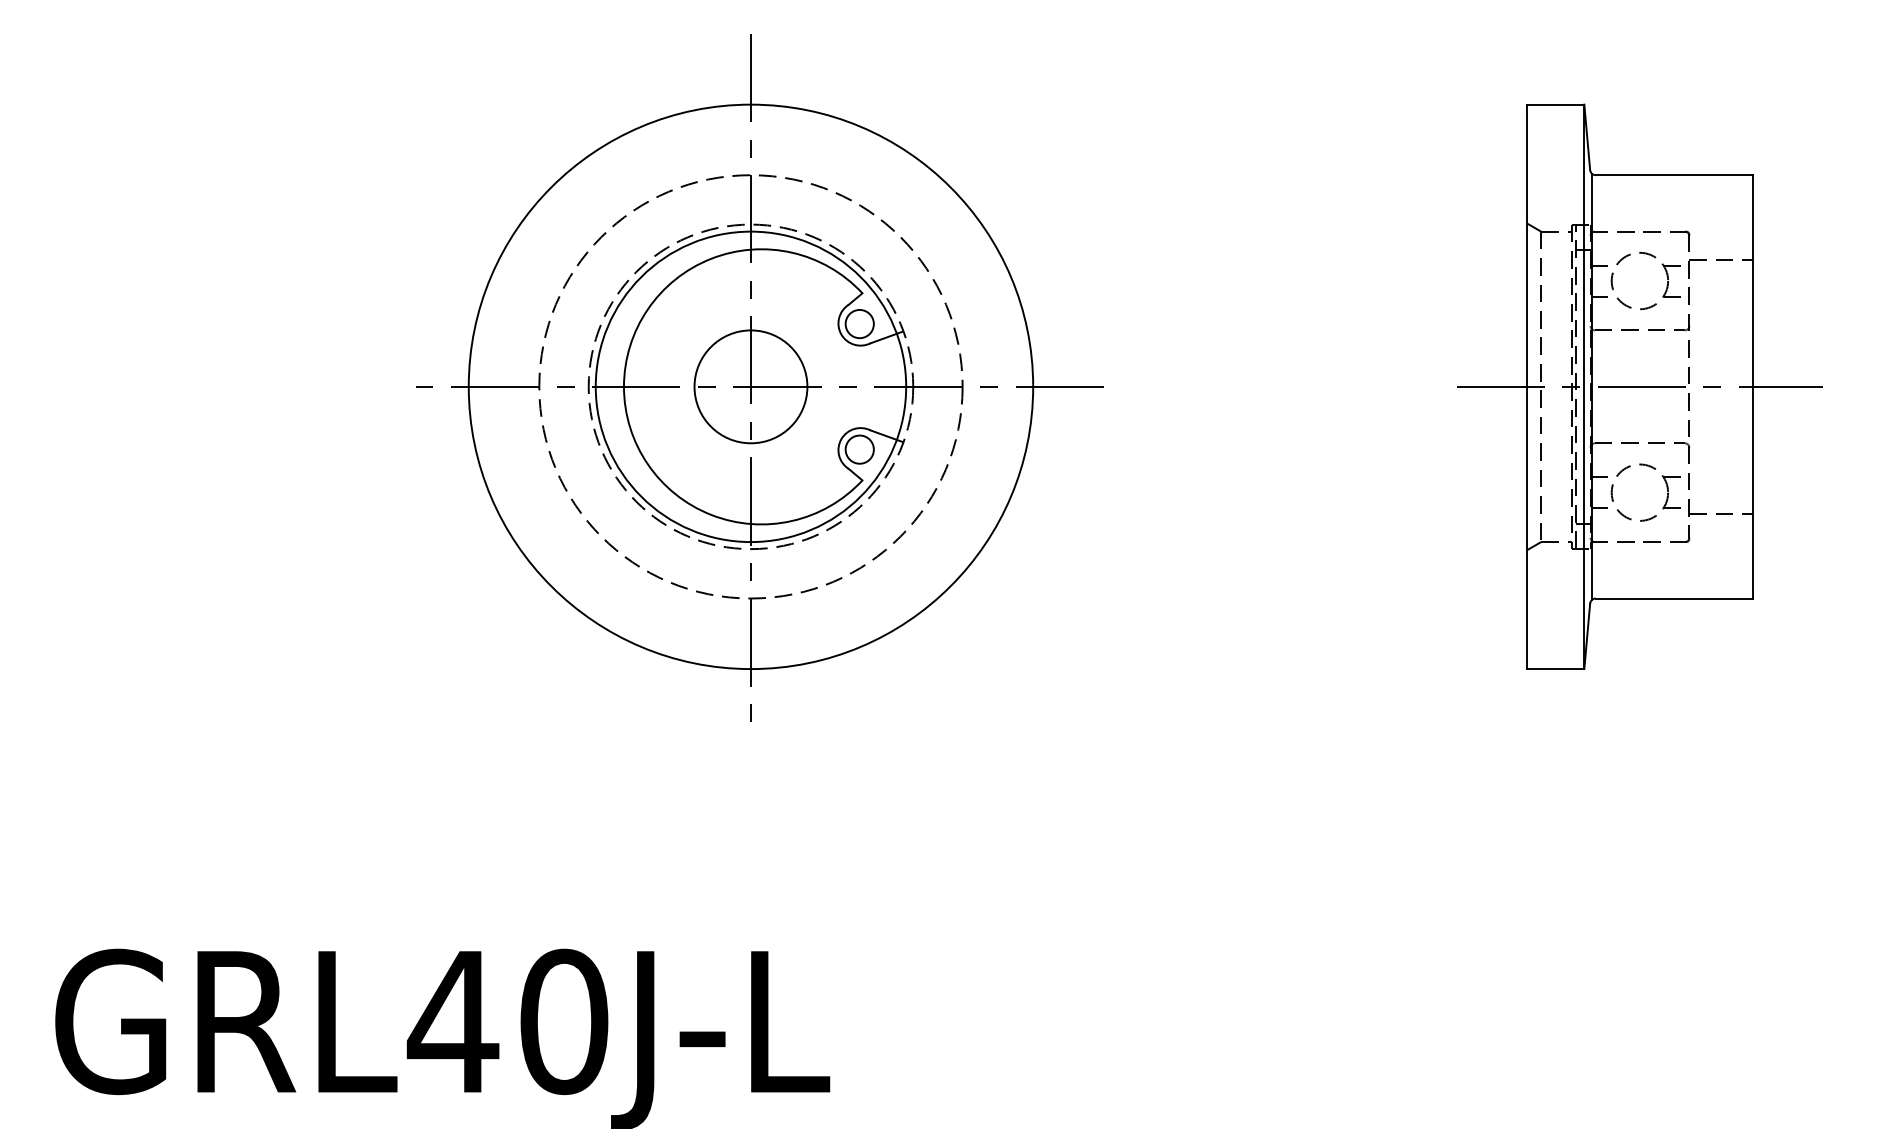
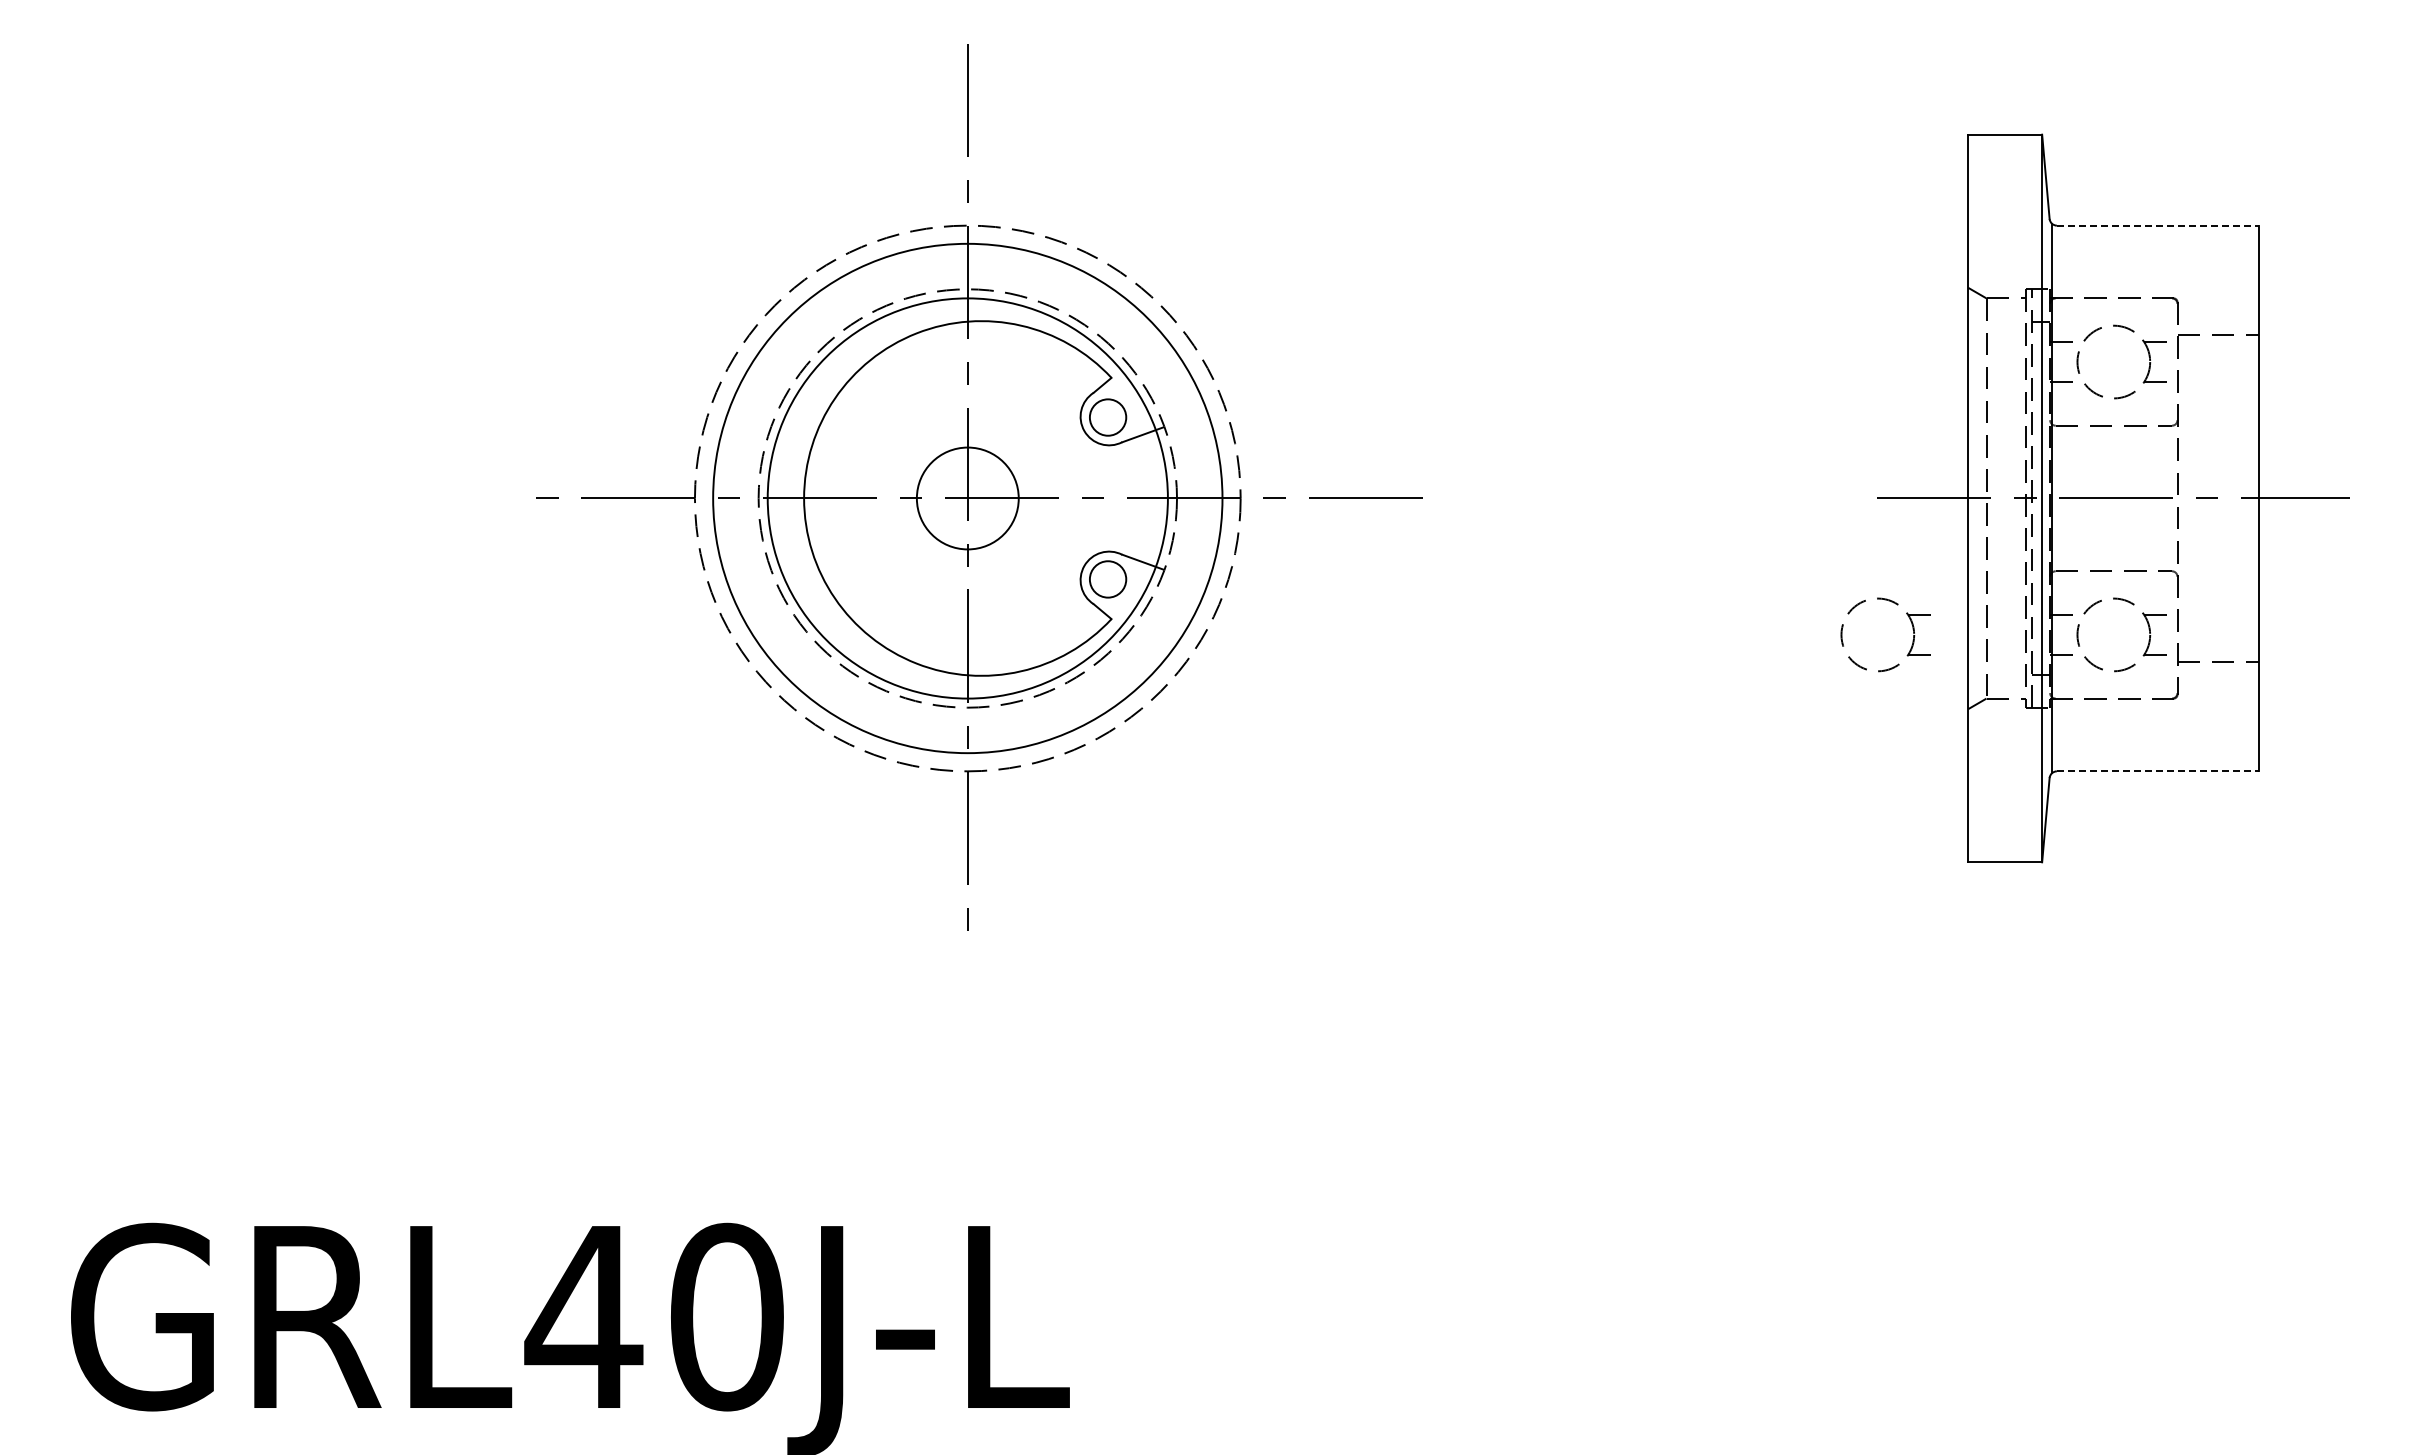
line: (1674, 175) -> (2158, 225), solid -> dashed
circle: (750, 386) -> (967, 498), size x0.7
circle: (750, 386) -> (967, 498), size x0.7
part: (1483, 488) -> (1912, 629), added
line: (1674, 598) -> (2158, 771), solid -> dashed

